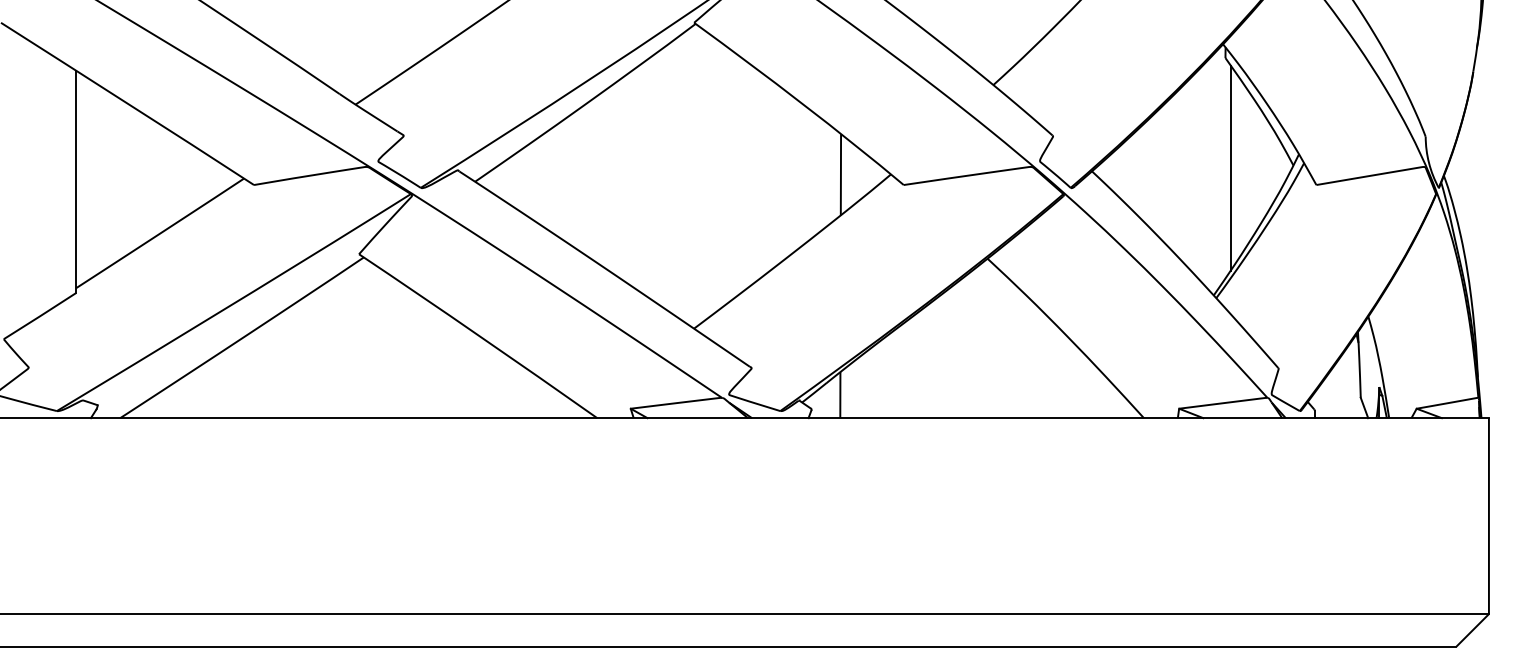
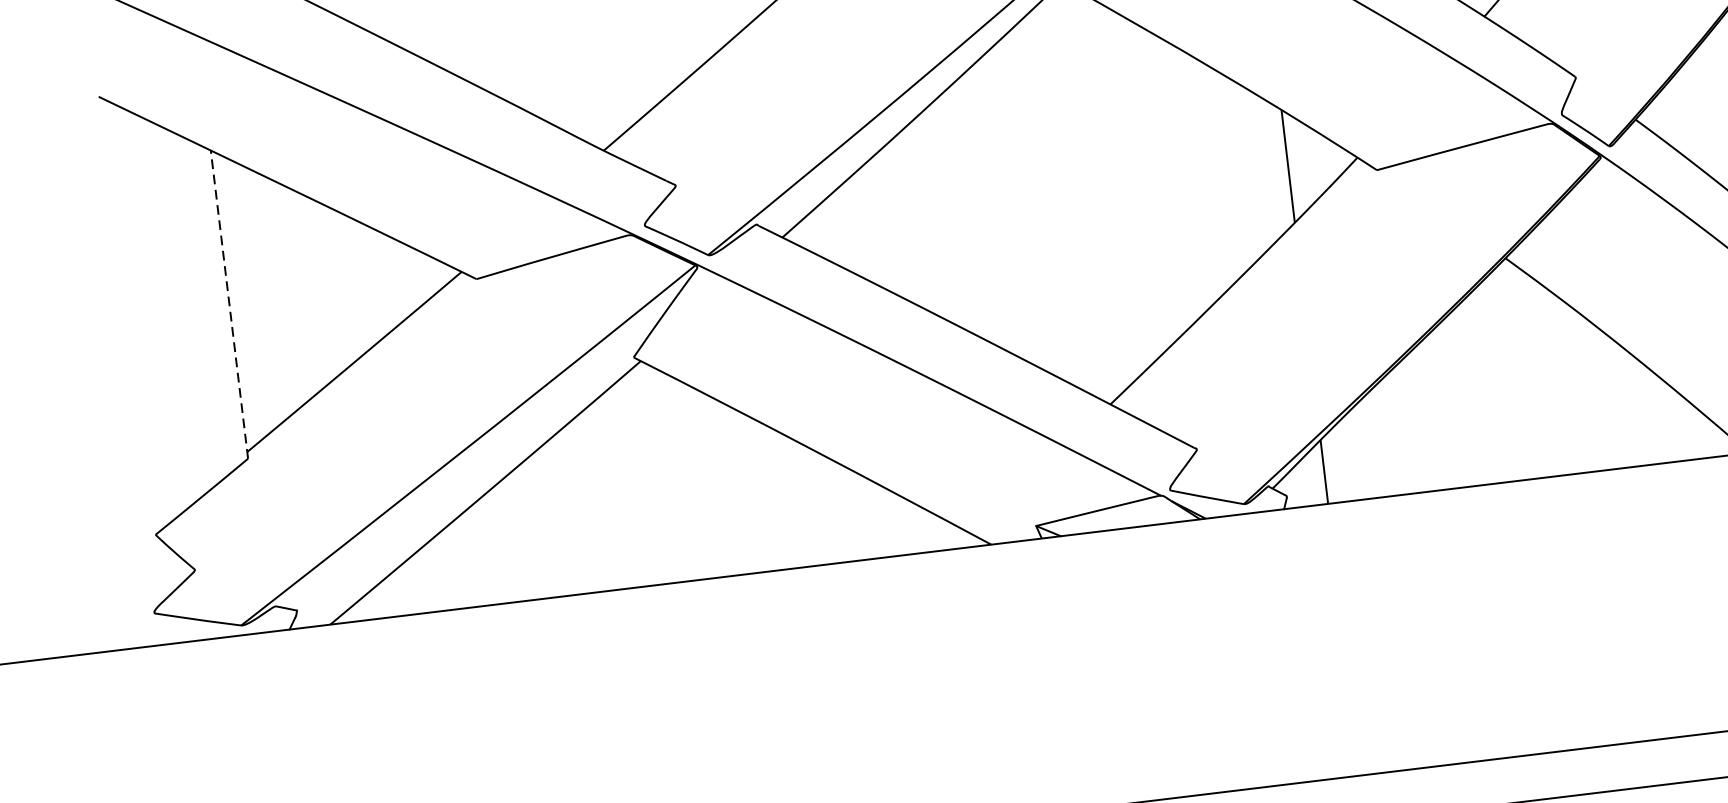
line: (76, 181) -> (229, 304), solid -> dashed

